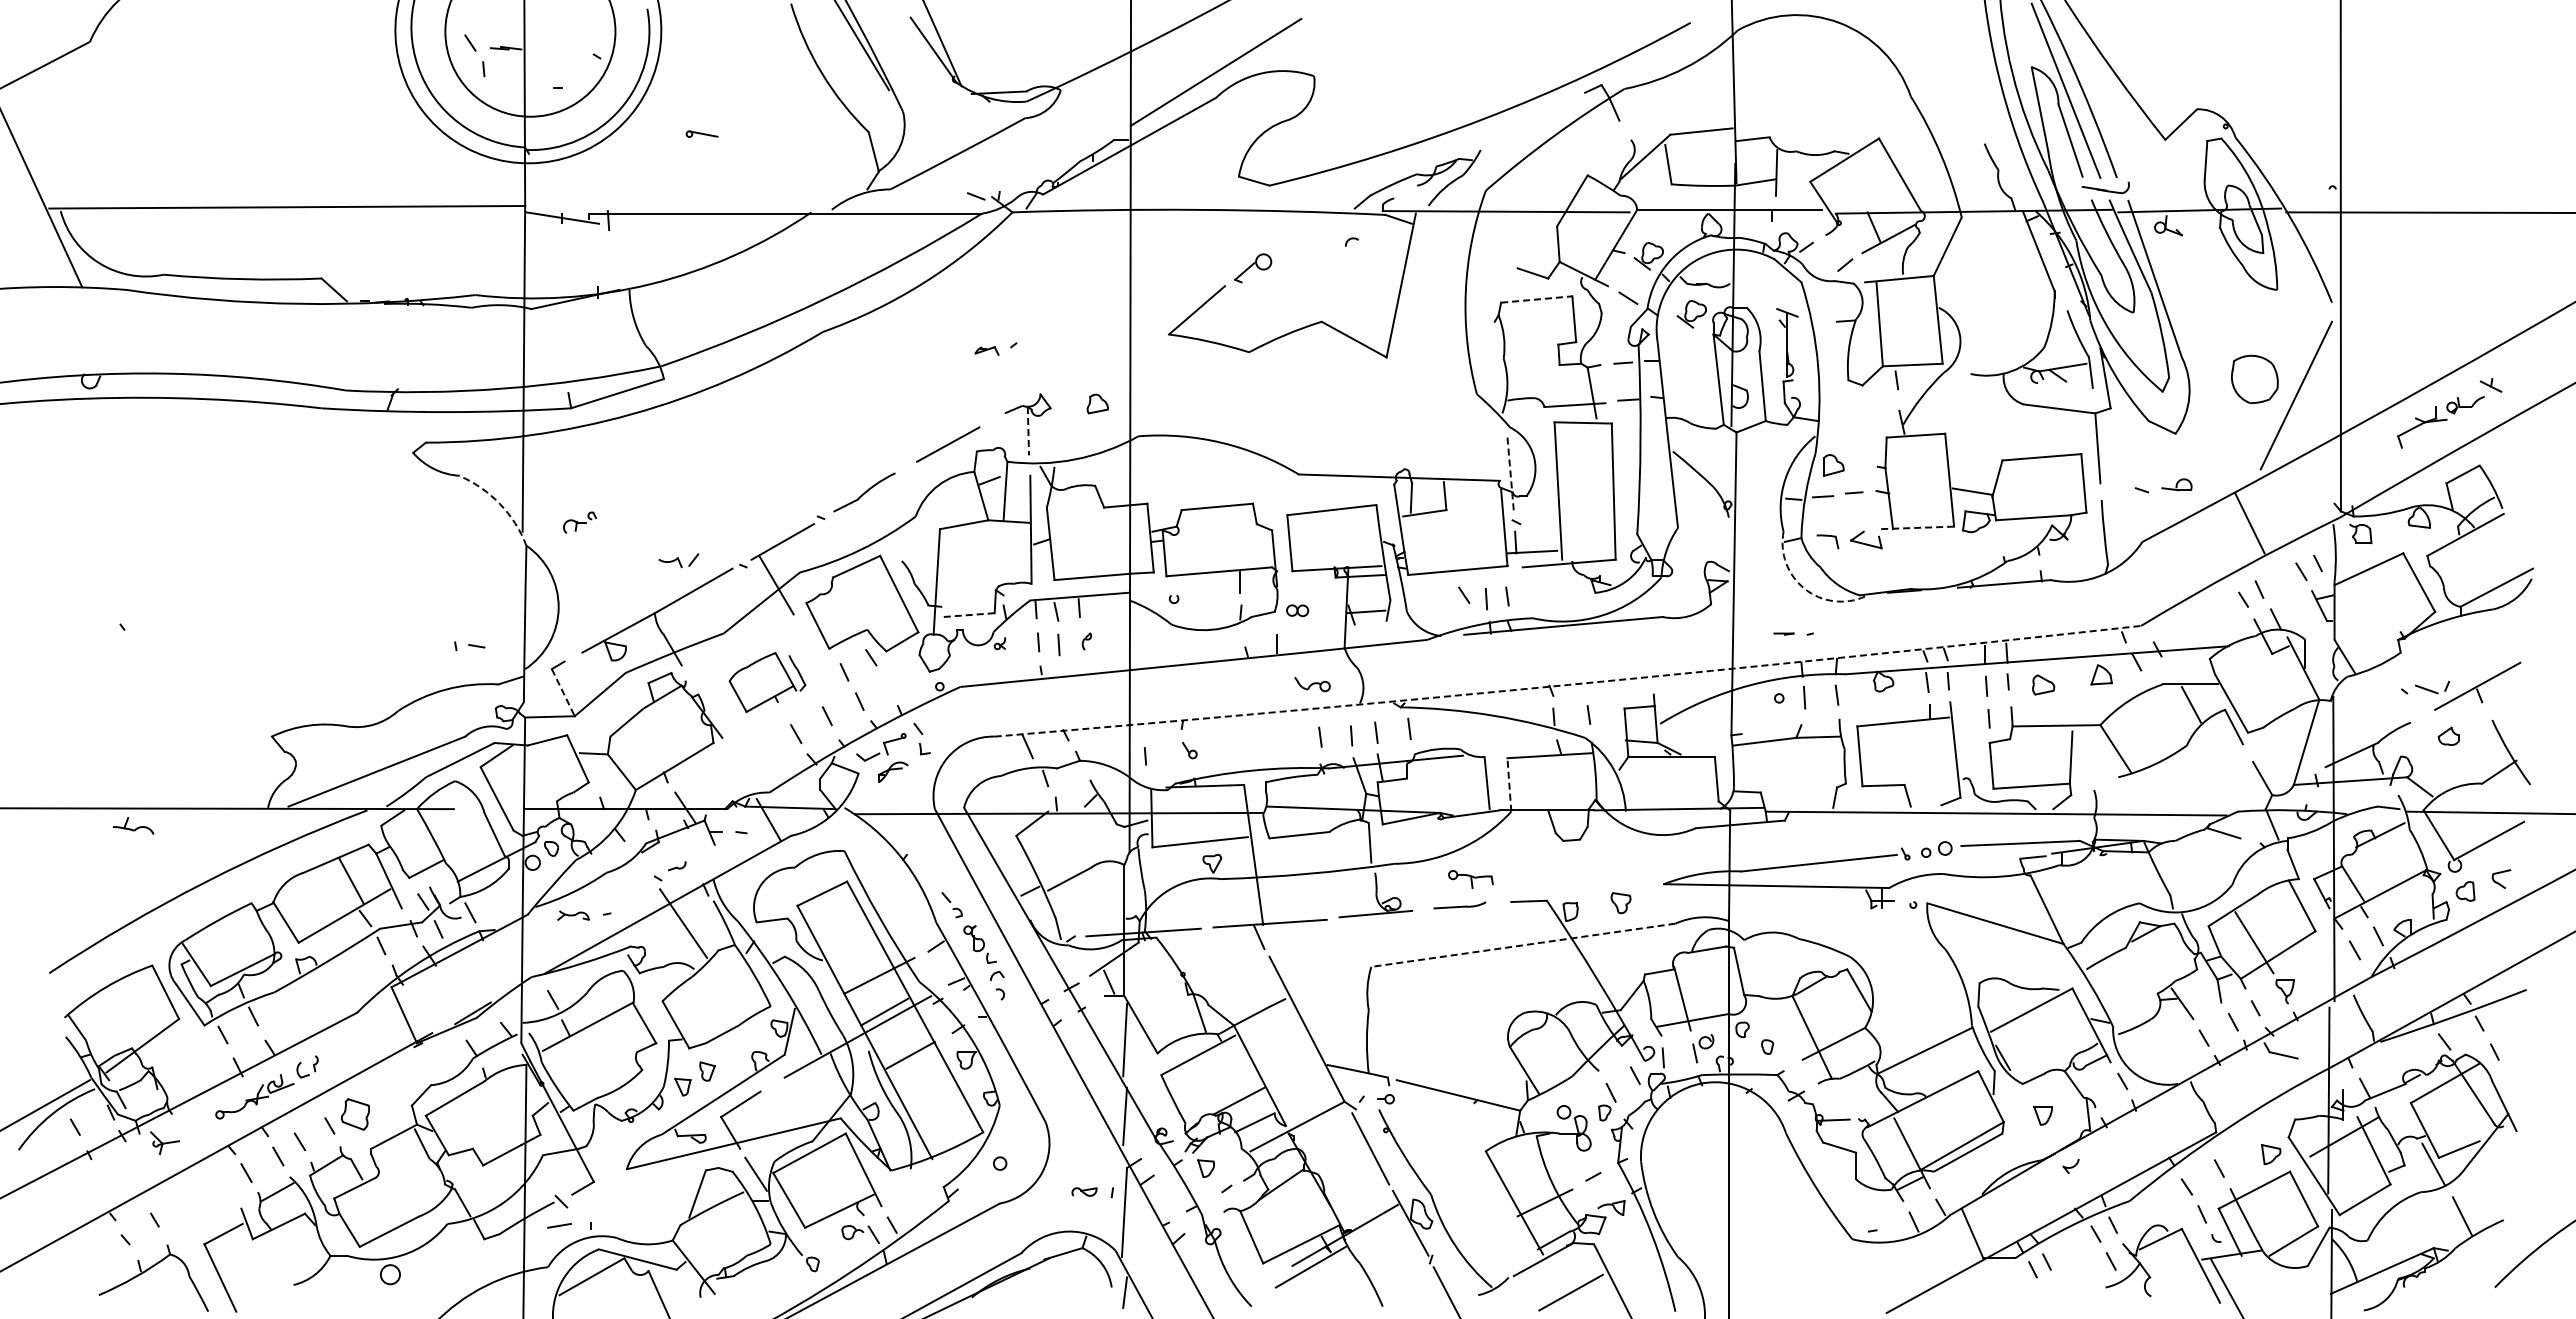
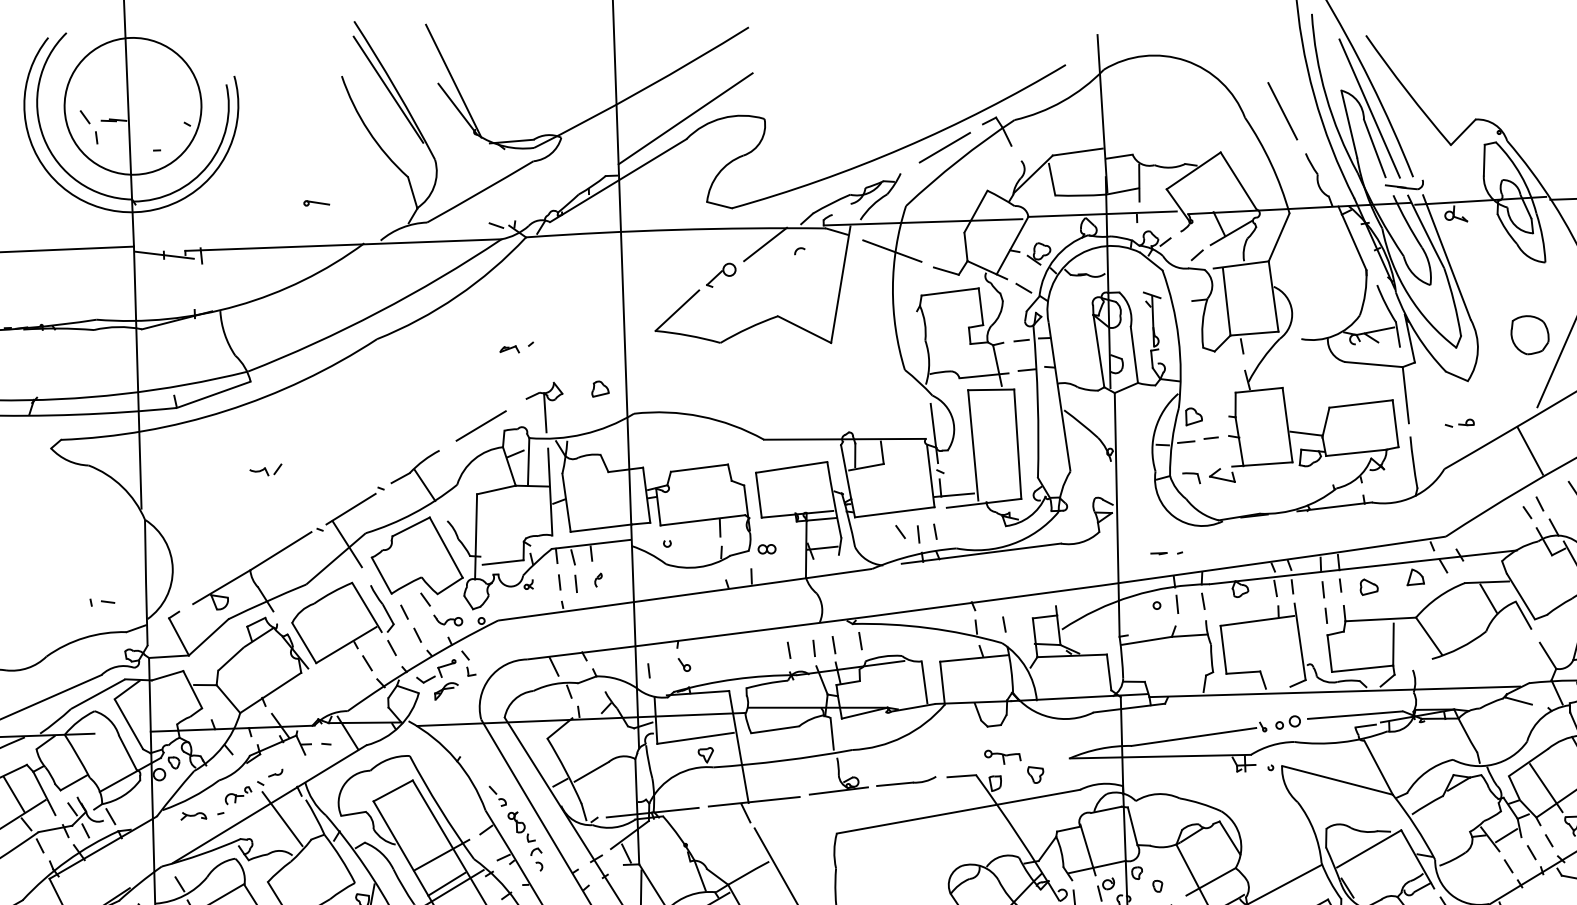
line: (1957, 89) -> (1282, 110), added
line: (1536, 119) -> (944, 147), added
part: (701, 133) -> (316, 202), moved
line: (1309, 231) -> (765, 244), added
line: (1466, 245) -> (892, 250), added
line: (1536, 299) -> (949, 291), dashed -> solid
part: (1691, 314) -> (1075, 299), removed
line: (1028, 431) -> (545, 413), dashed -> solid
line: (1510, 474) -> (934, 433), dashed -> solid
part: (2163, 485) -> (1459, 423), size x0.62
arc: (499, 503) -> (122, 486), dashed -> solid
line: (875, 515) -> (424, 485), added
part: (580, 522) -> (238, 795), moved
line: (1916, 527) -> (1262, 464), dashed -> solid
part: (678, 560) -> (265, 470), moved
arc: (1804, 588) -> (1174, 516), dashed -> solid
line: (969, 615) -> (503, 562), dashed -> solid
part: (767, 682) -> (342, 622), size x1.67
part: (1312, 684) -> (448, 620), moved
arc: (1568, 684) -> (987, 600), dashed -> solid
line: (563, 693) -> (179, 637), dashed -> solid
line: (1509, 784) -> (942, 682), dashed -> solid
part: (1470, 879) -> (1002, 757), moved
part: (1459, 905) -> (905, 781), size x1.43
line: (1523, 945) -> (958, 811), dashed -> solid
line: (2202, 999) -> (1506, 835), added

